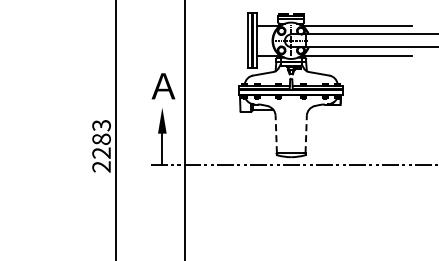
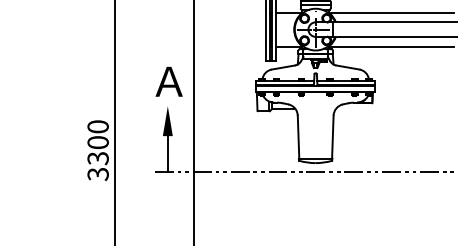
line: (276, 134) -> (298, 137), dashed -> solid
line: (306, 134) -> (333, 137), dashed -> solid
text: (101, 145) -> (98, 149), 2283 -> 3300

